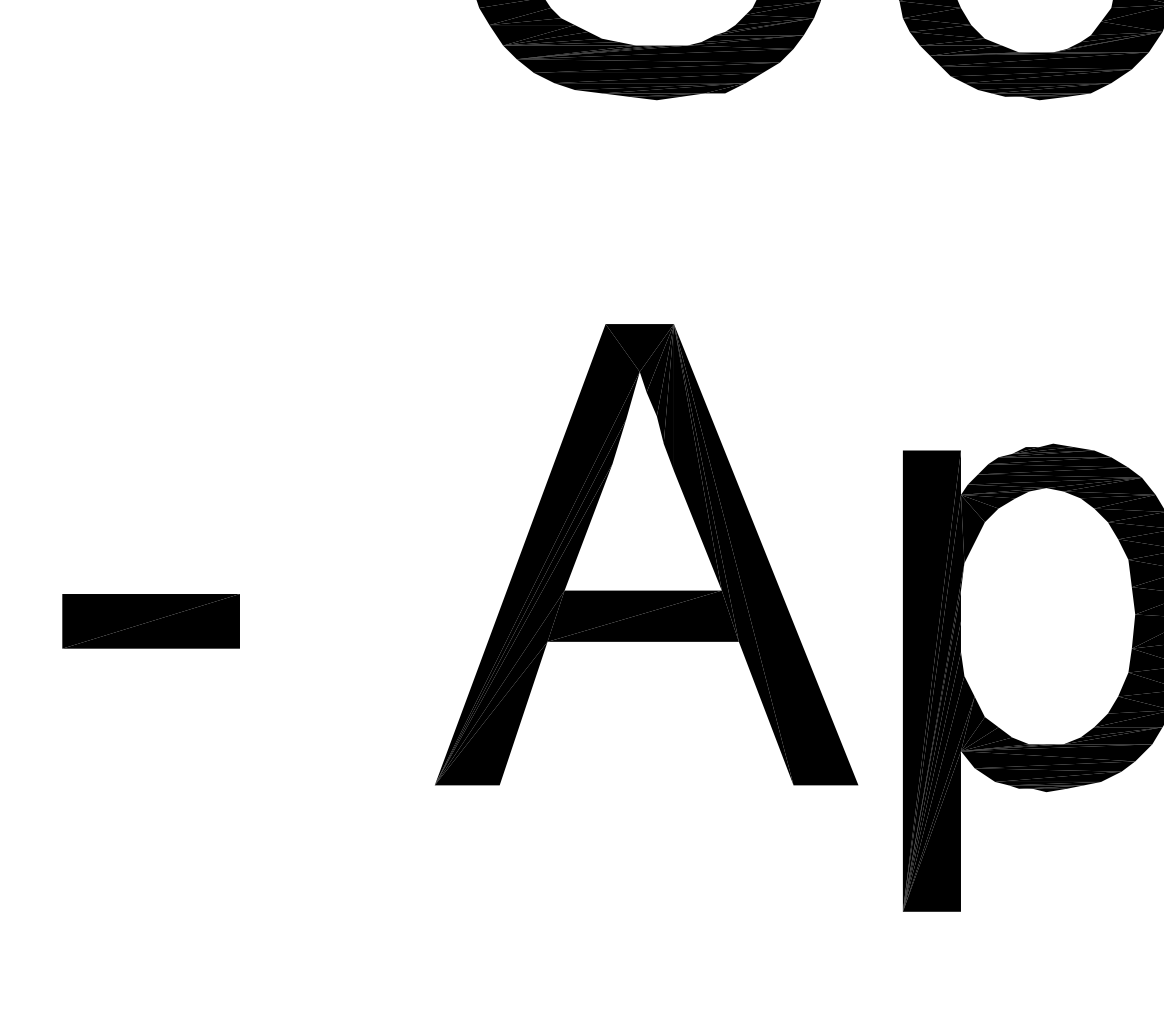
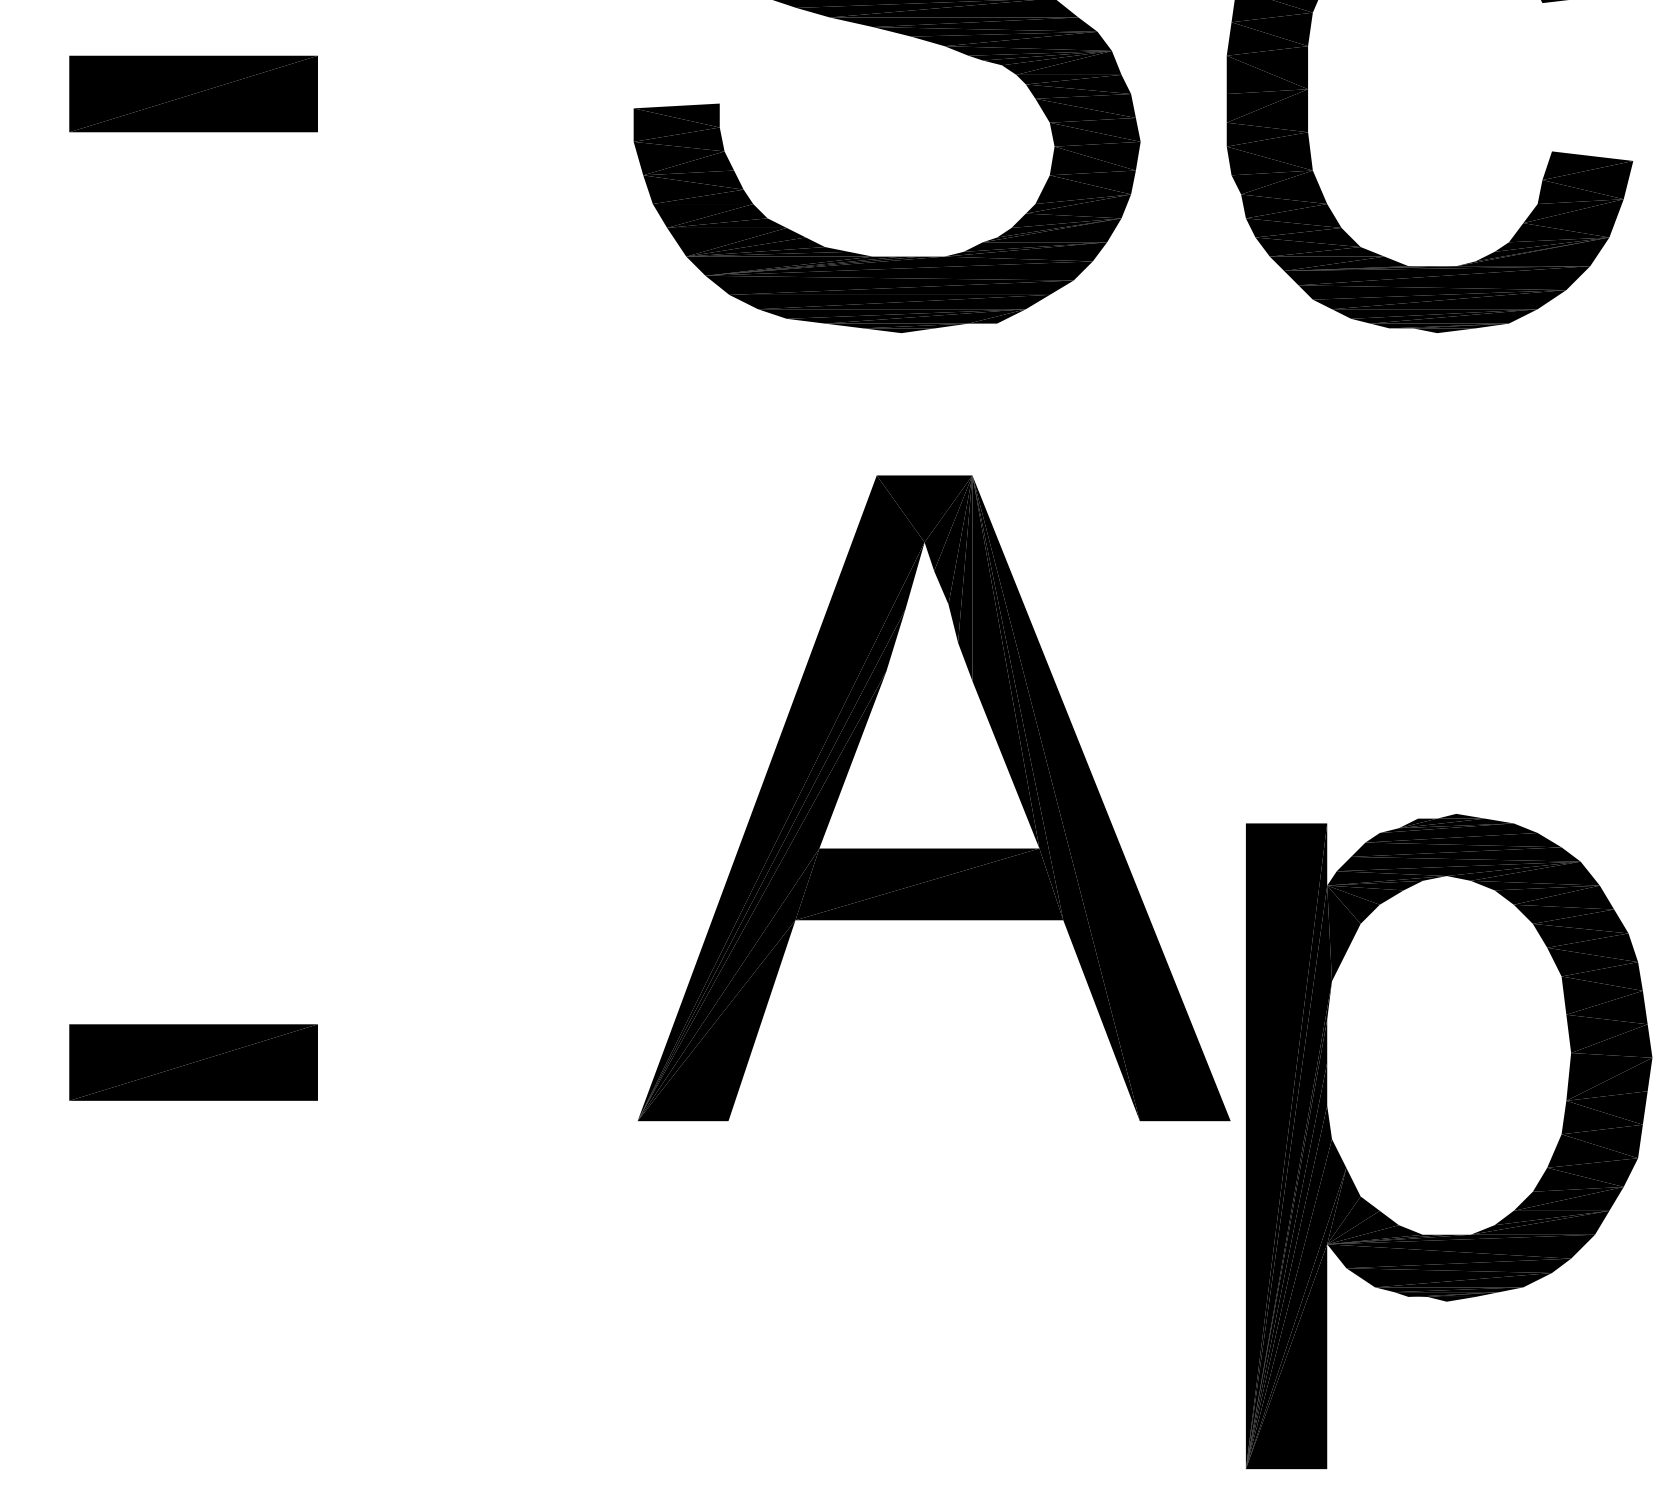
part: (646, 554) -> (933, 798), moved

